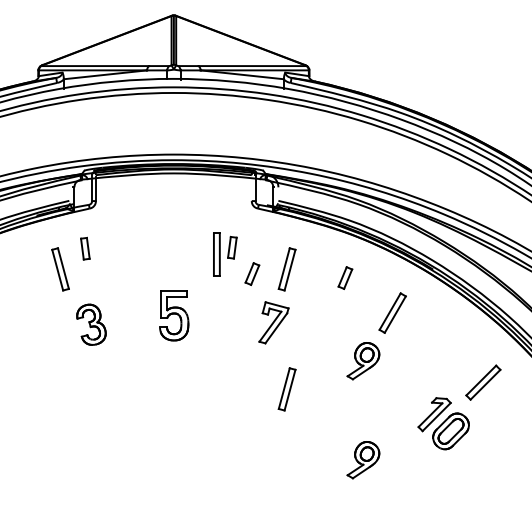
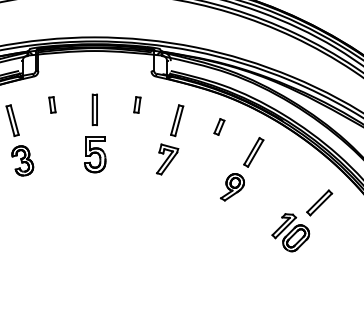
part: (85, 248) -> (52, 104), moved
part: (216, 254) -> (94, 109), moved
part: (252, 273) -> (151, 123), removed
part: (91, 324) -> (22, 160), moved
part: (286, 389) -> (176, 207), removed
part: (363, 460) -> (232, 259), removed

